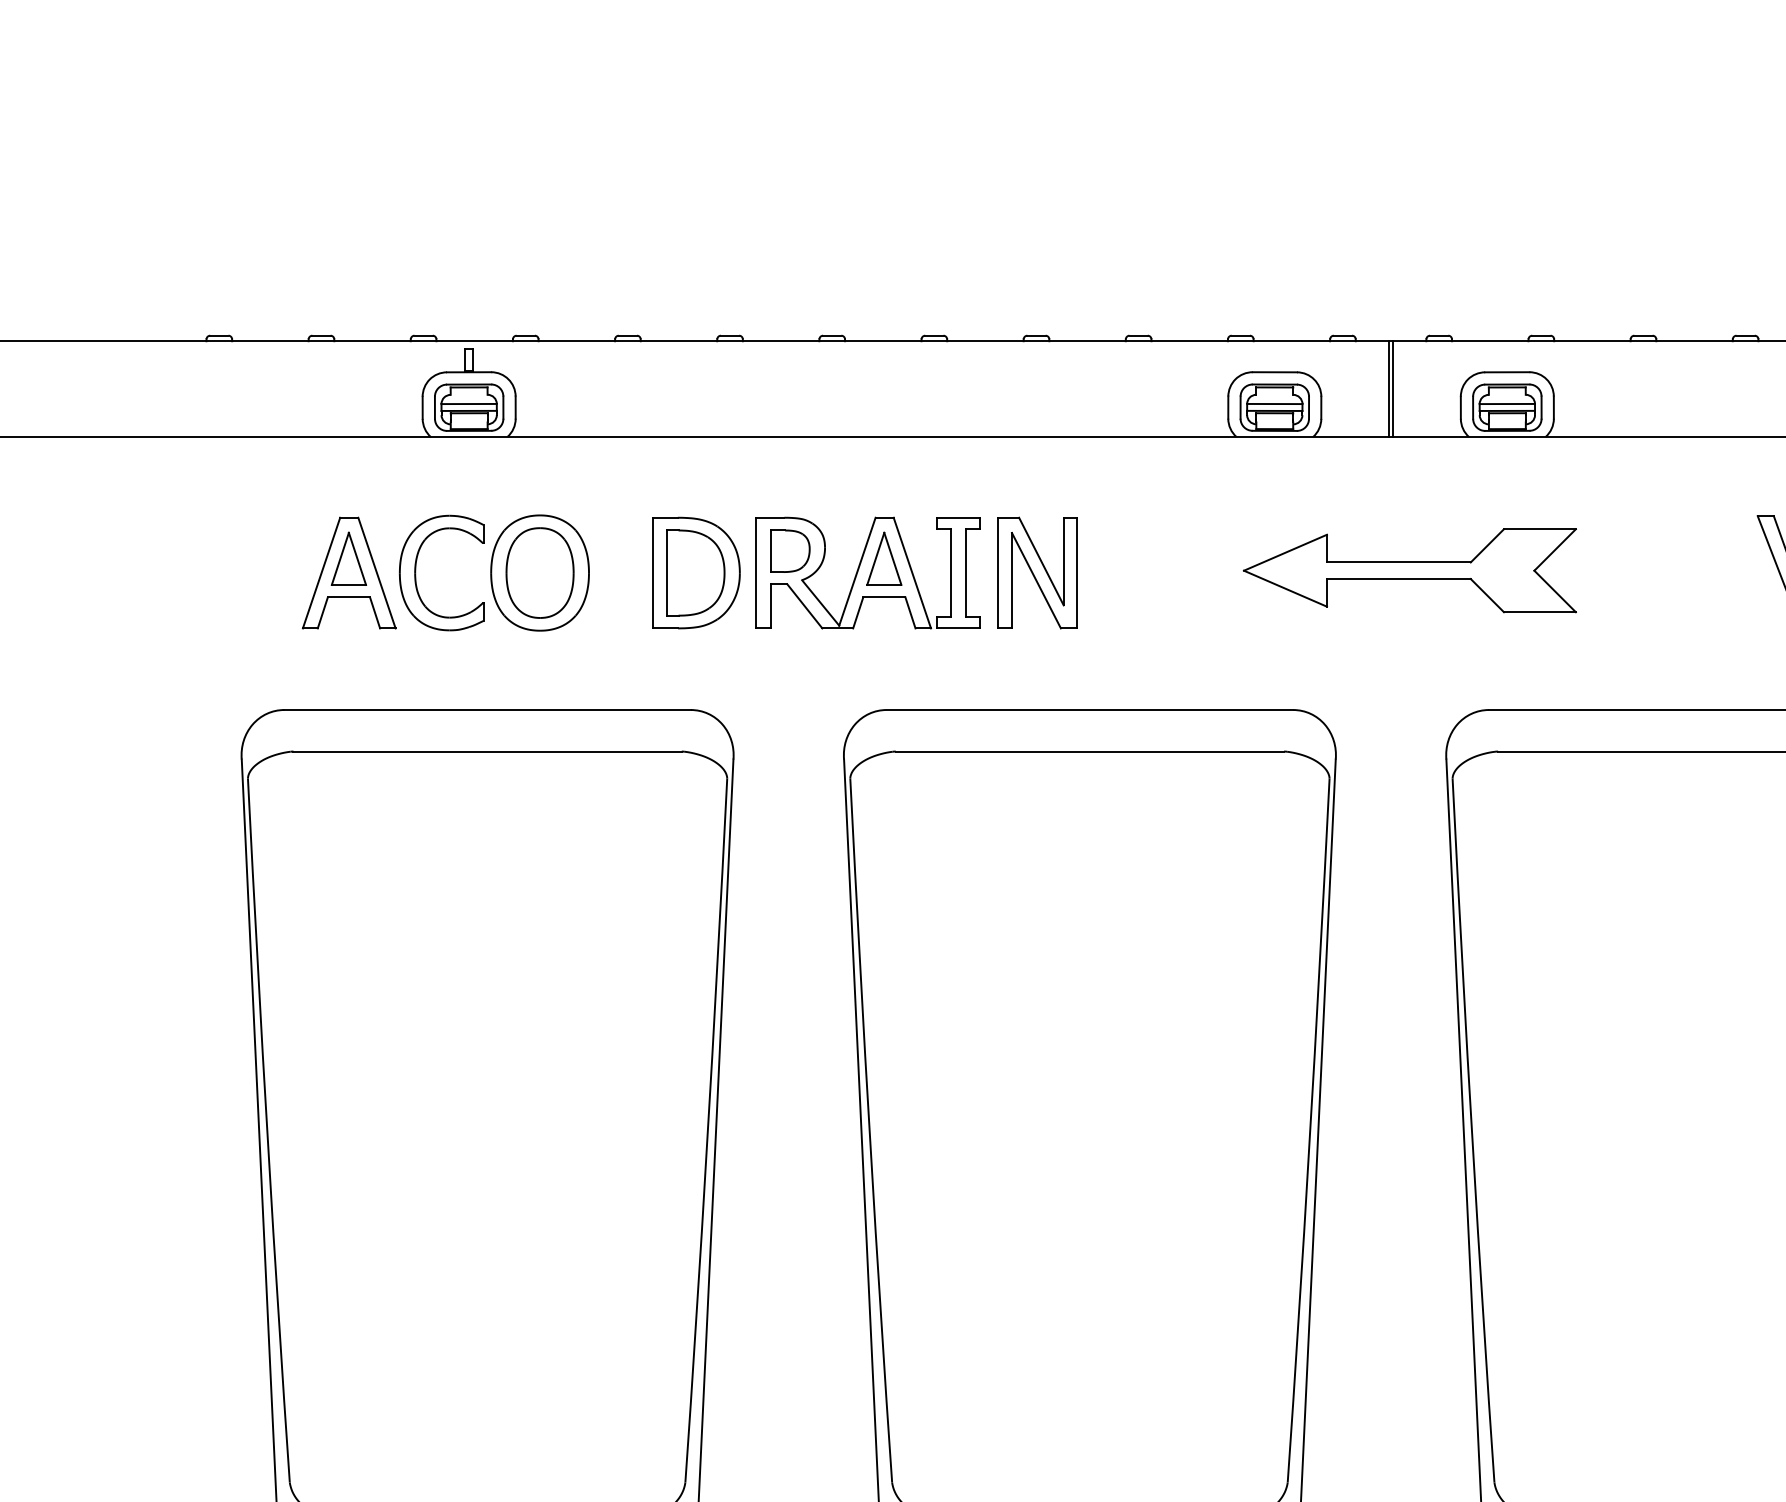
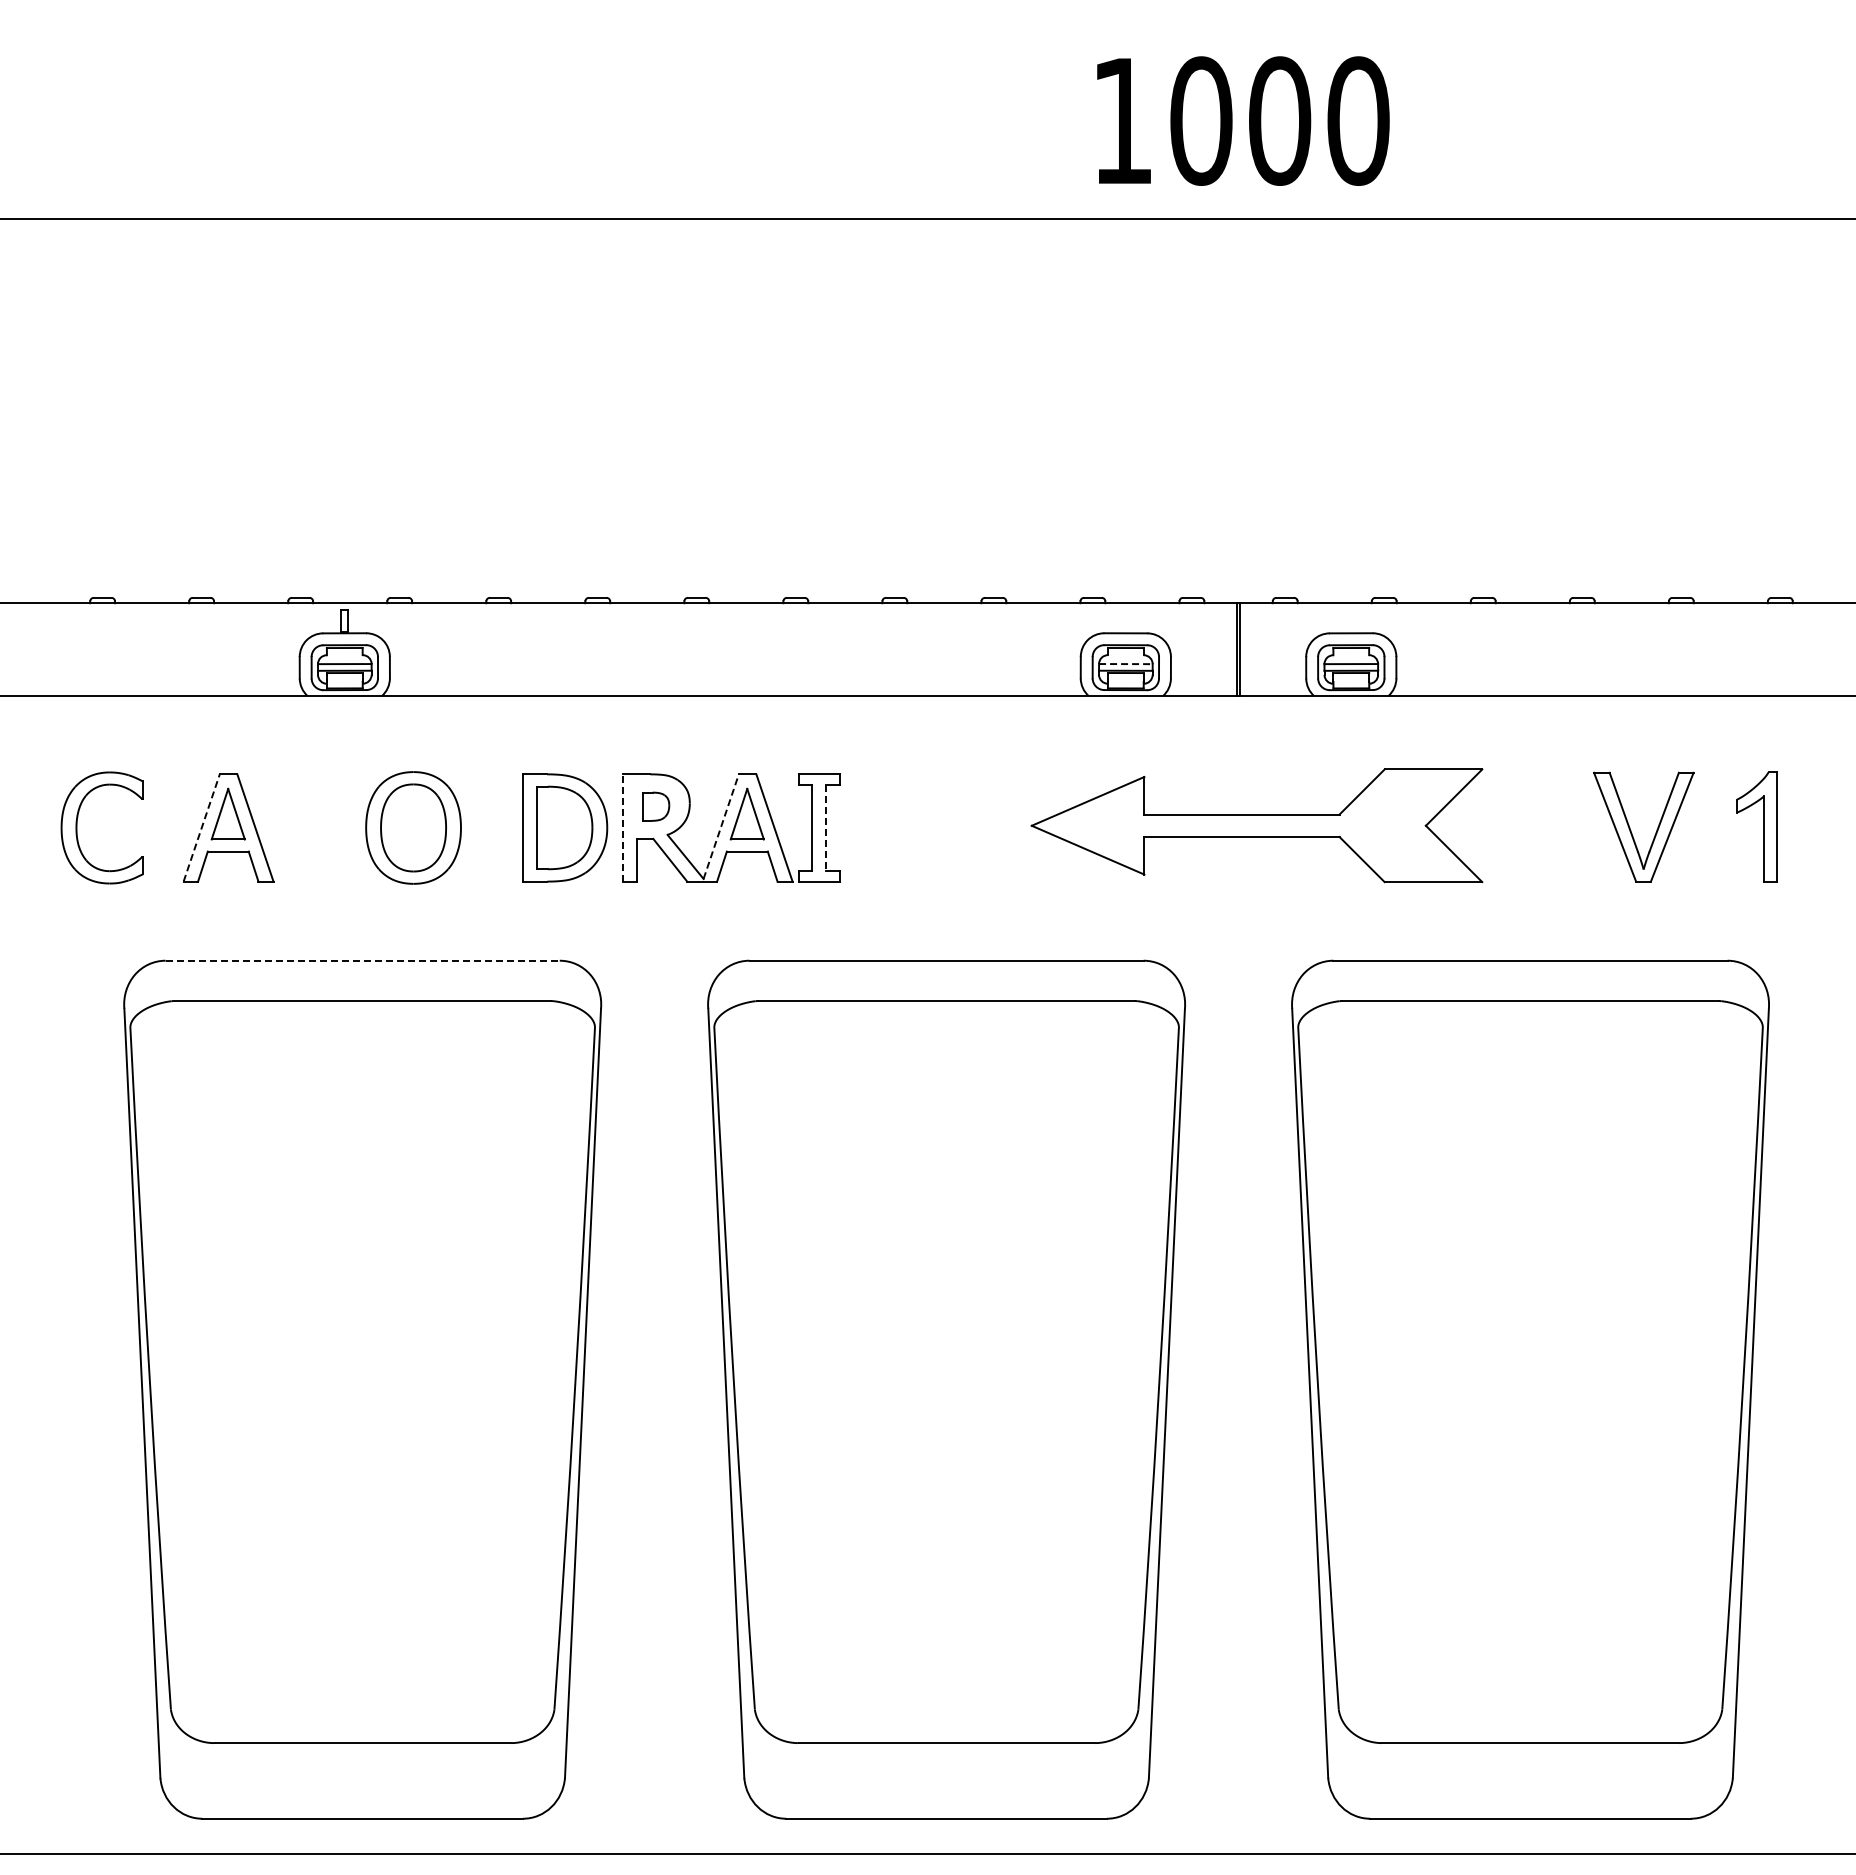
line: (1274, 404) -> (1125, 664), solid -> dashed
part: (789, 550) -> (655, 806), size x0.7
part: (1409, 570) -> (1256, 825), size x1.4
line: (857, 571) -> (721, 826), solid -> dashed
line: (321, 572) -> (201, 827), solid -> dashed
part: (416, 572) -> (77, 827), moved
line: (755, 572) -> (622, 827), solid -> dashed
line: (966, 572) -> (826, 827), solid -> dashed
part: (1038, 572) -> (896, 827), removed
line: (488, 709) -> (363, 960), solid -> dashed

